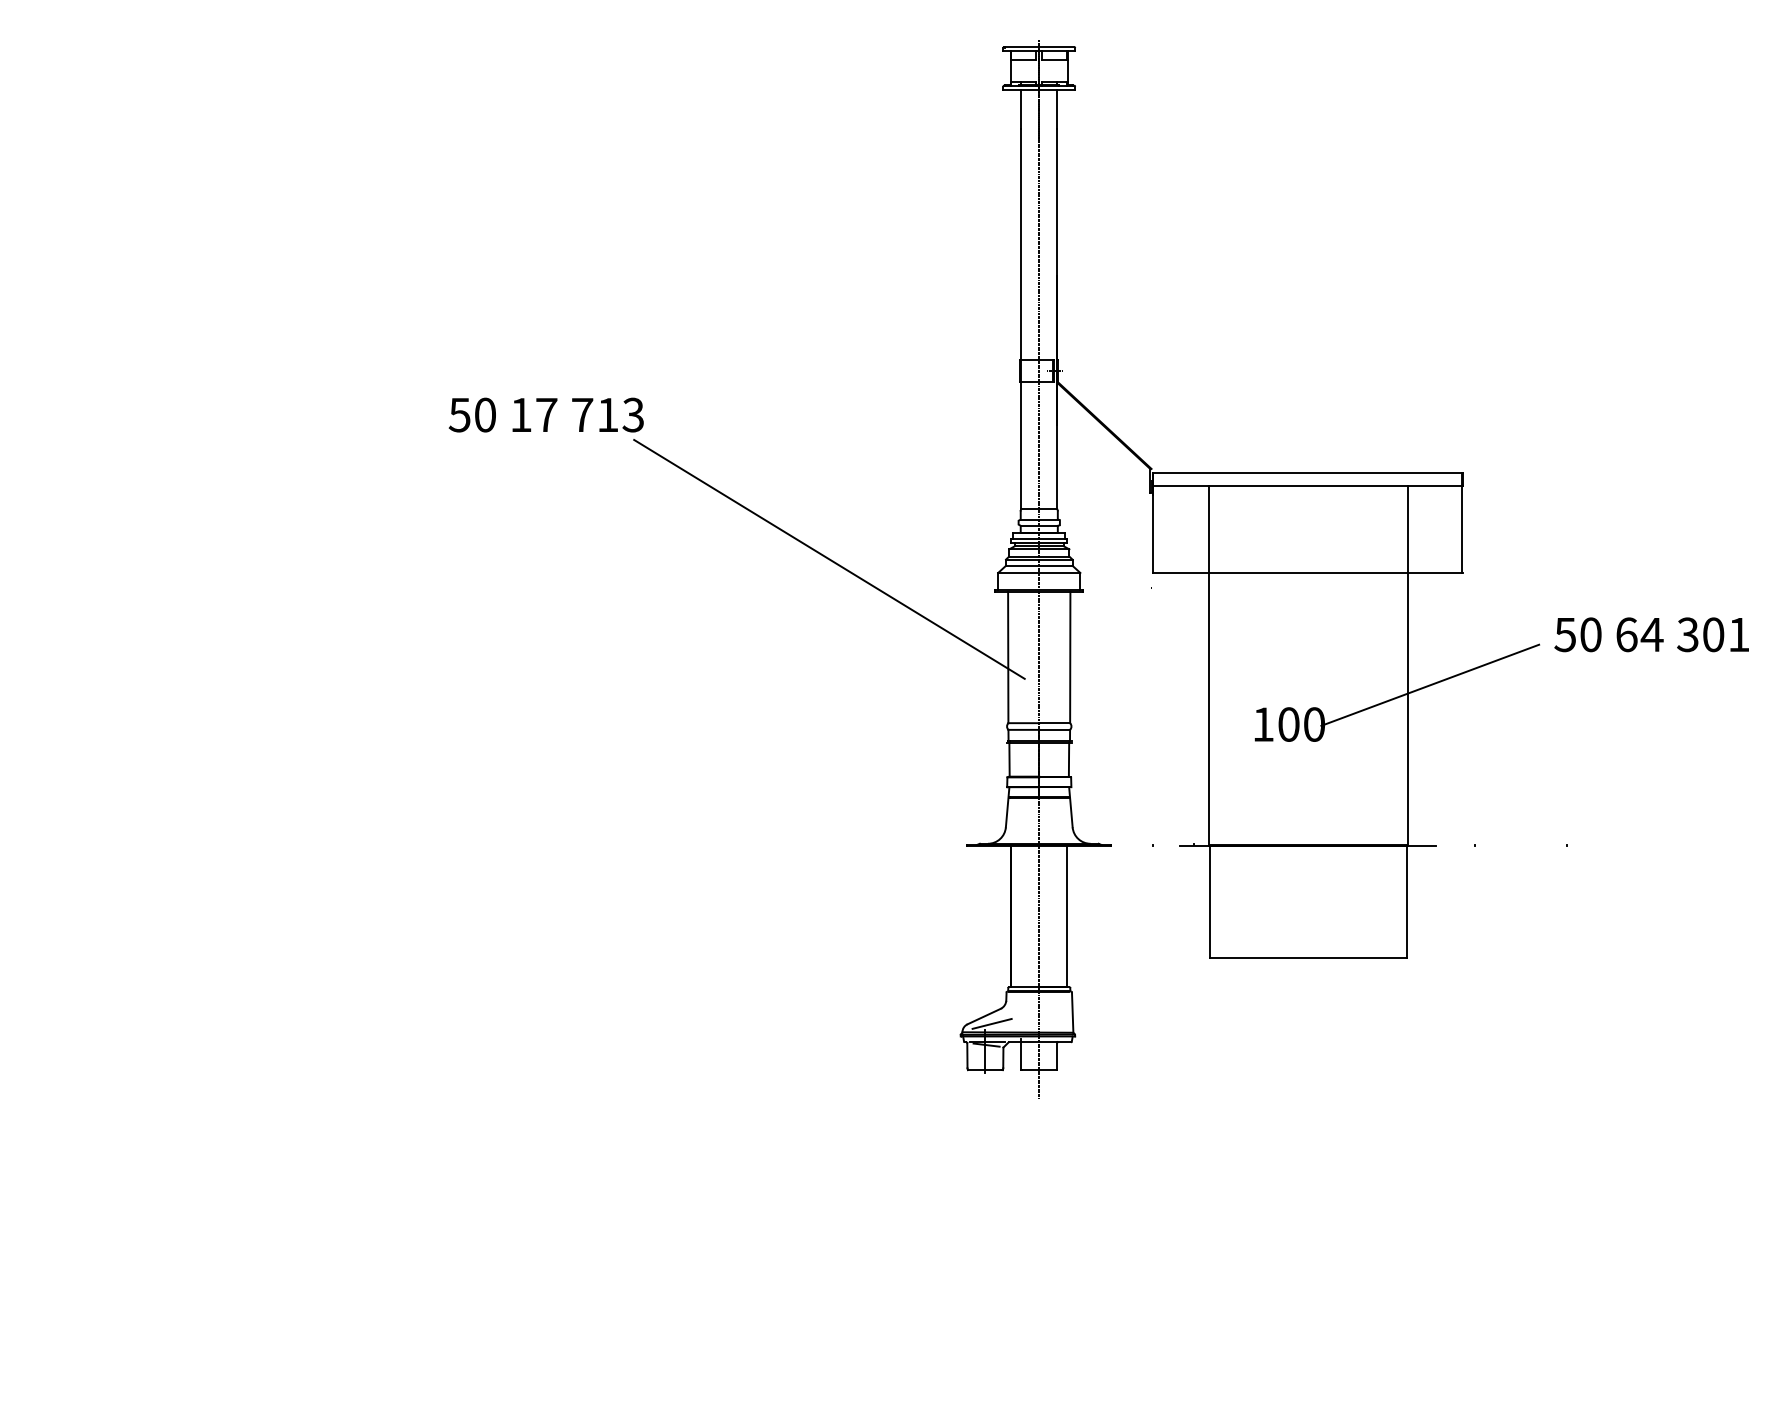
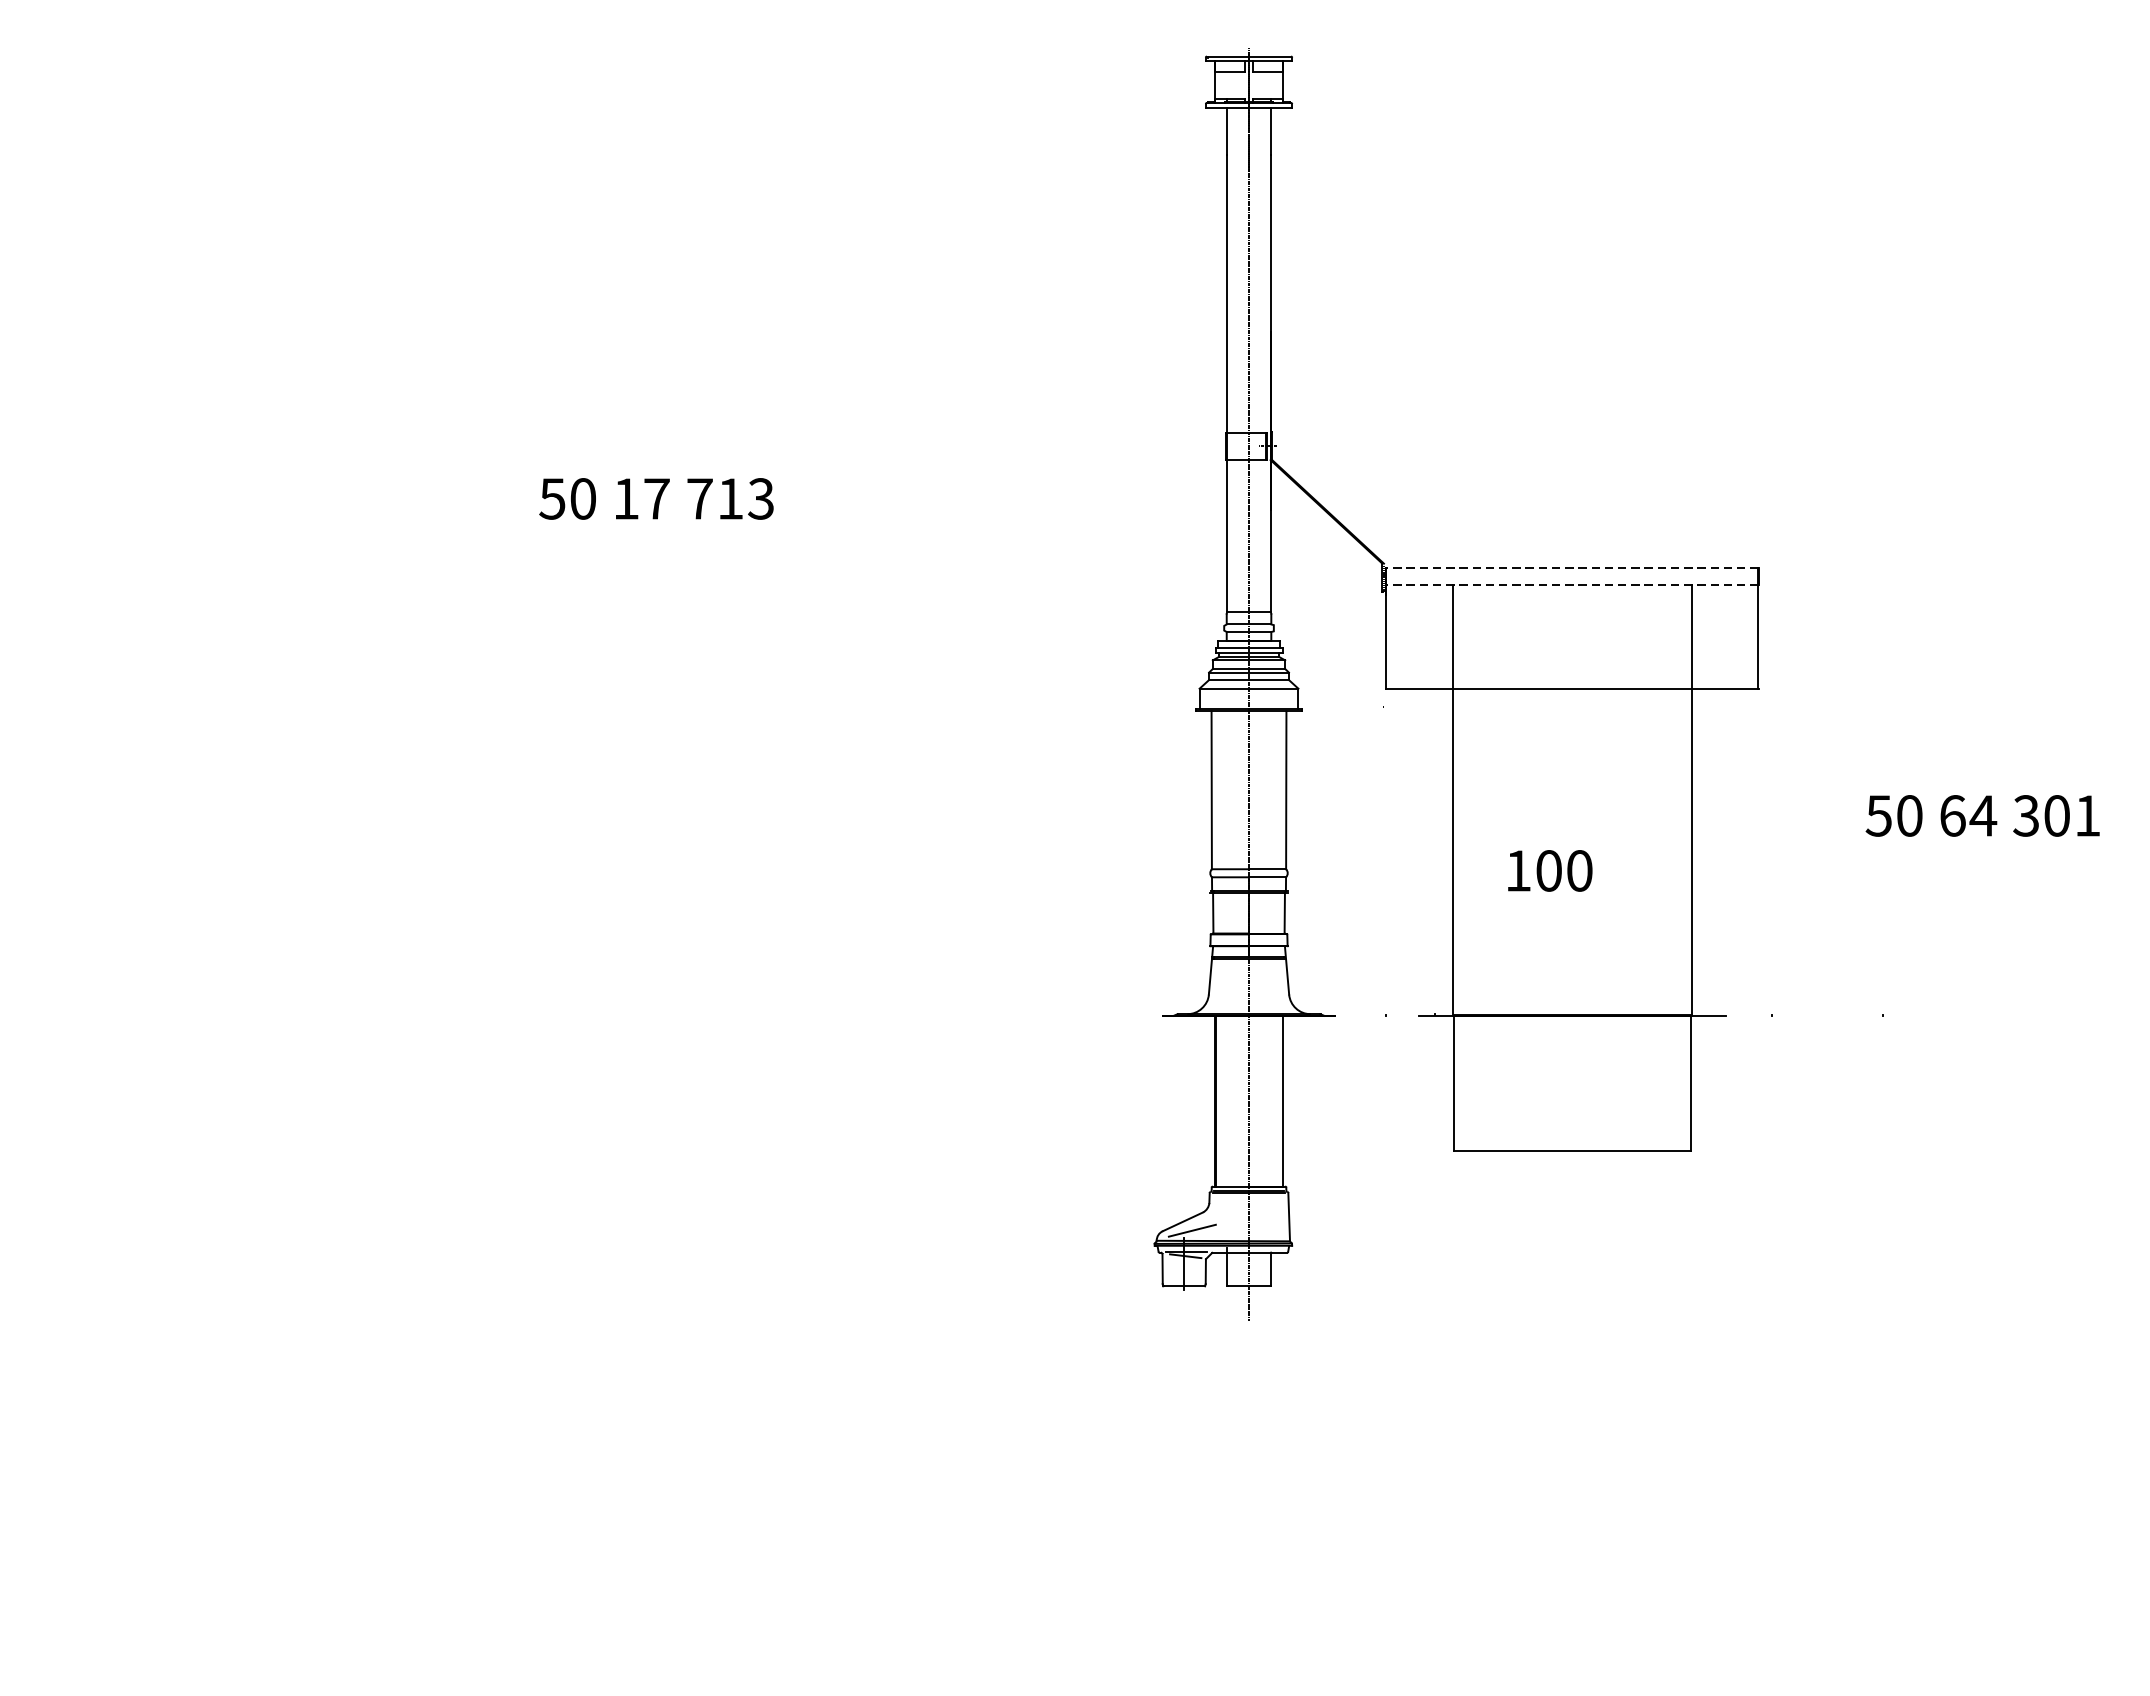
line: (1308, 472) -> (1572, 567), solid -> dashed
line: (1308, 486) -> (1572, 584), solid -> dashed
line: (829, 558) -> (996, 671), removed
text: (1651, 634) -> (1982, 815), moved
line: (1430, 684) -> (1719, 822), removed

